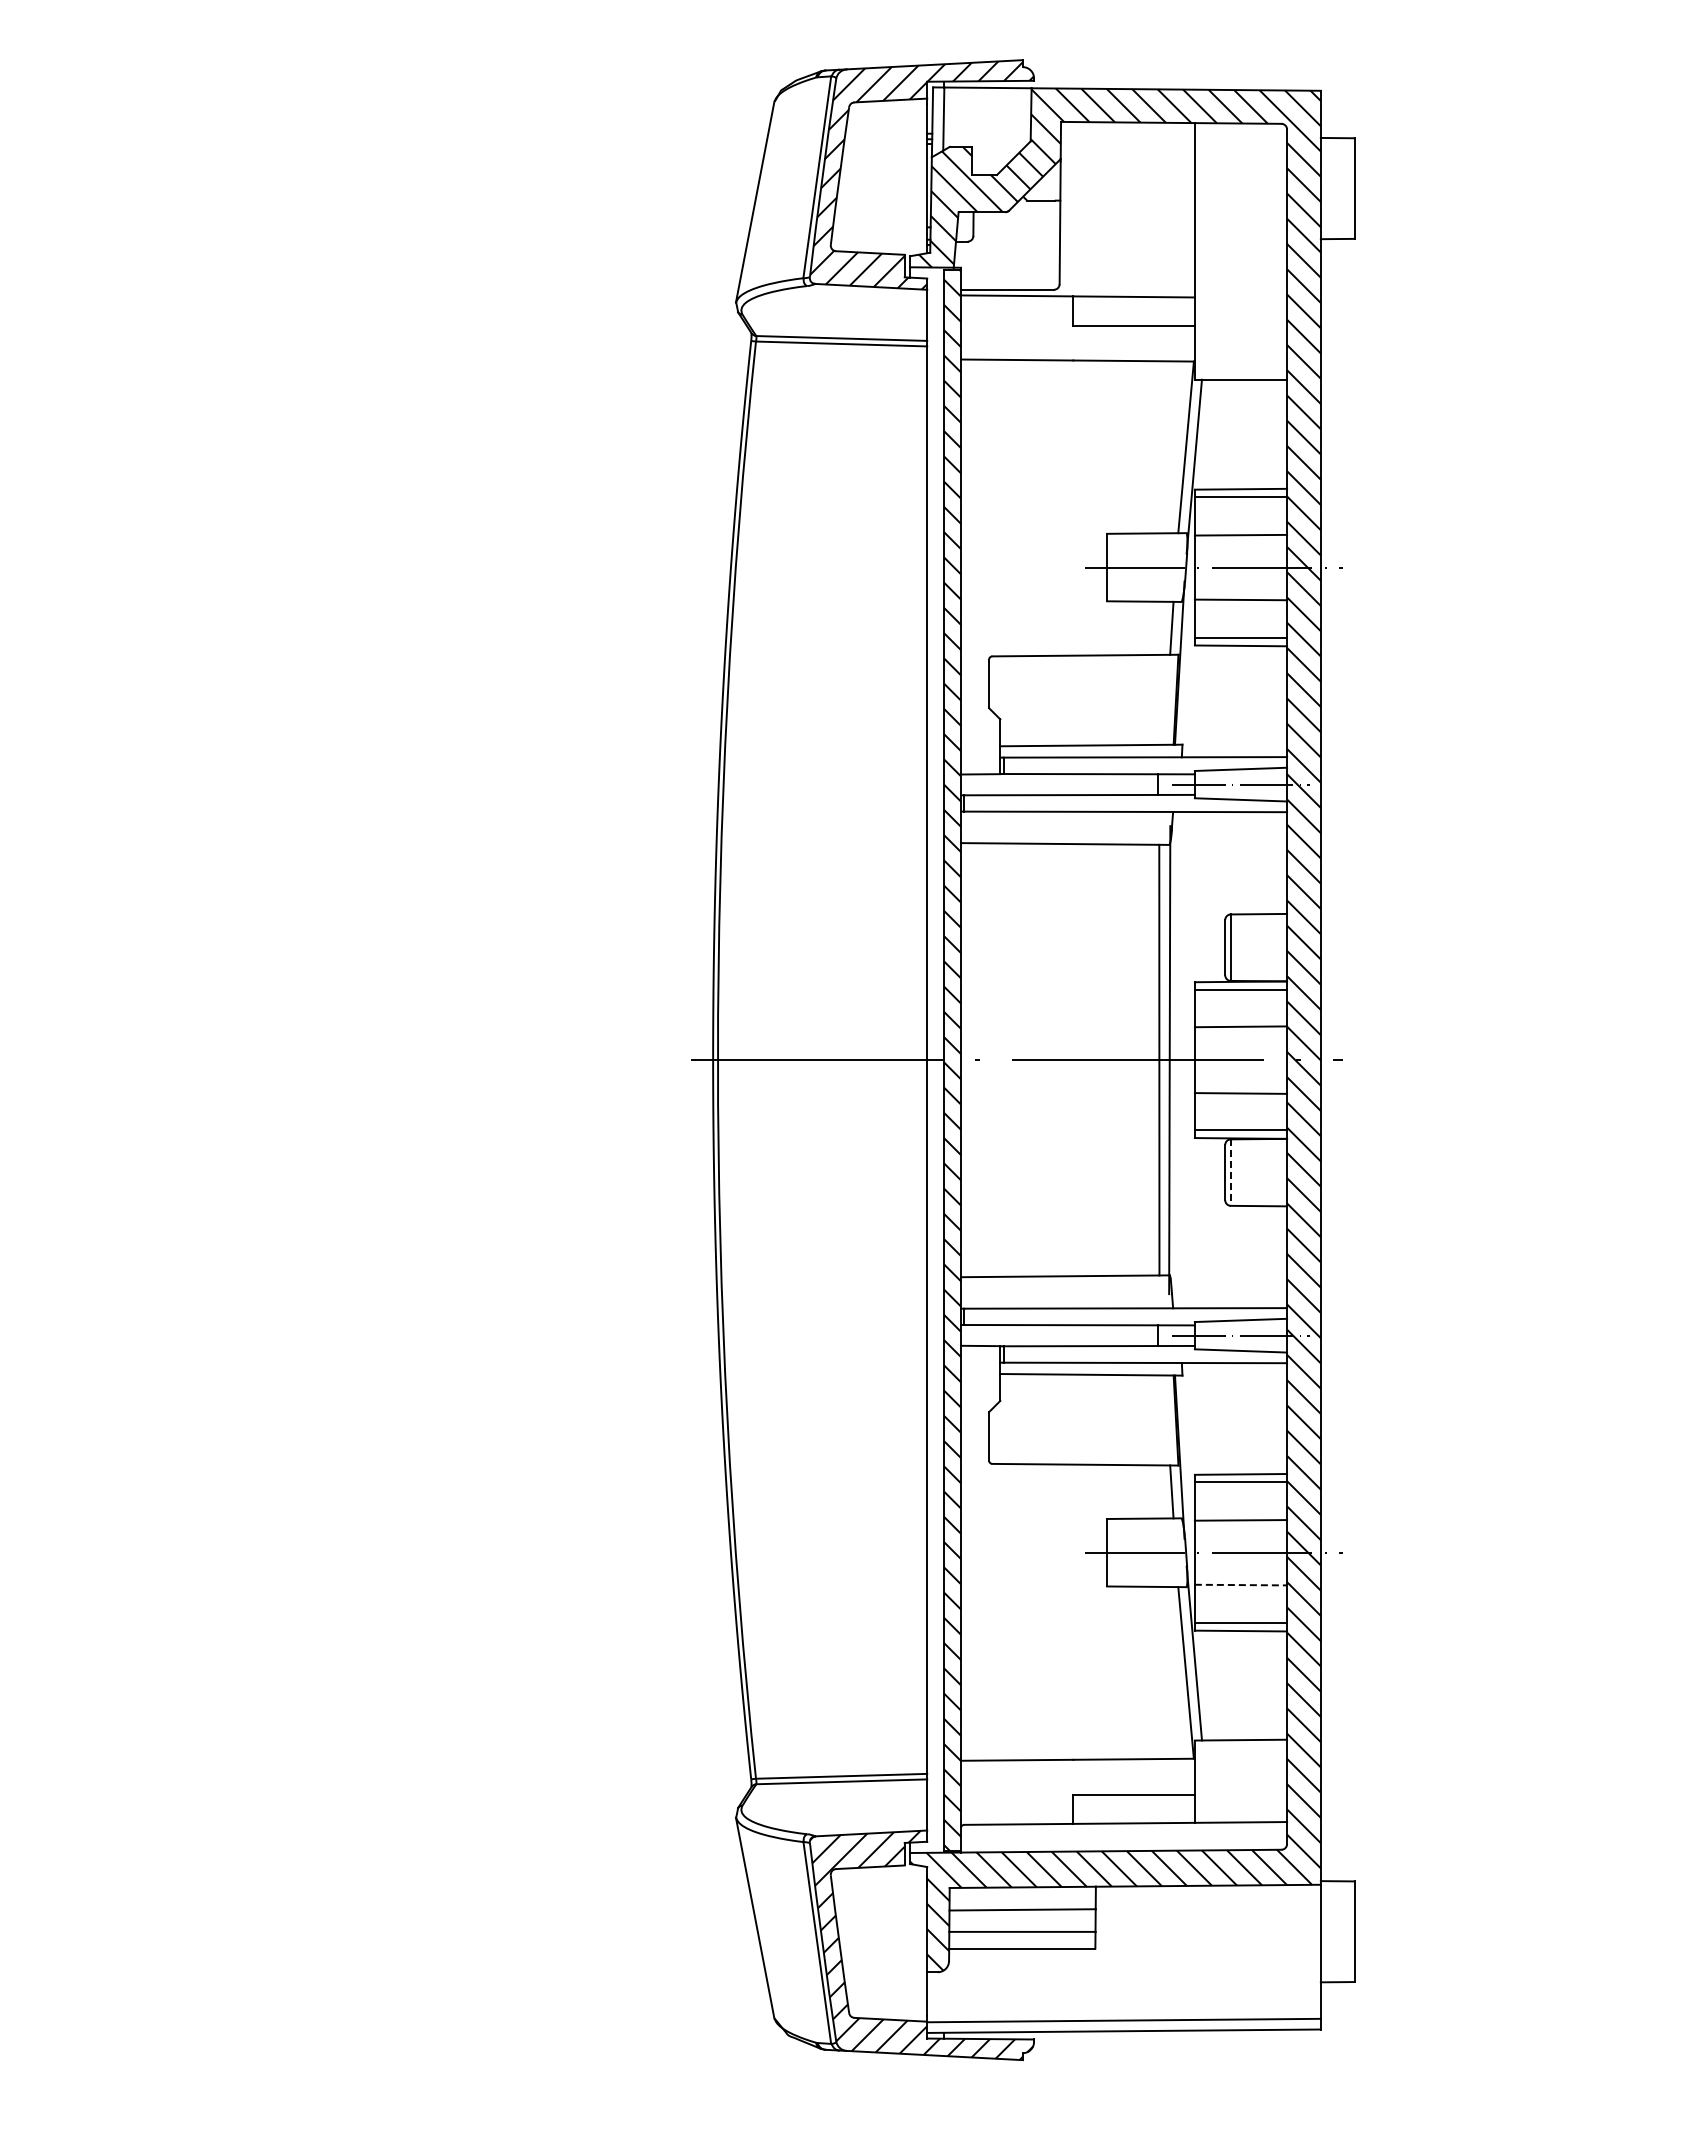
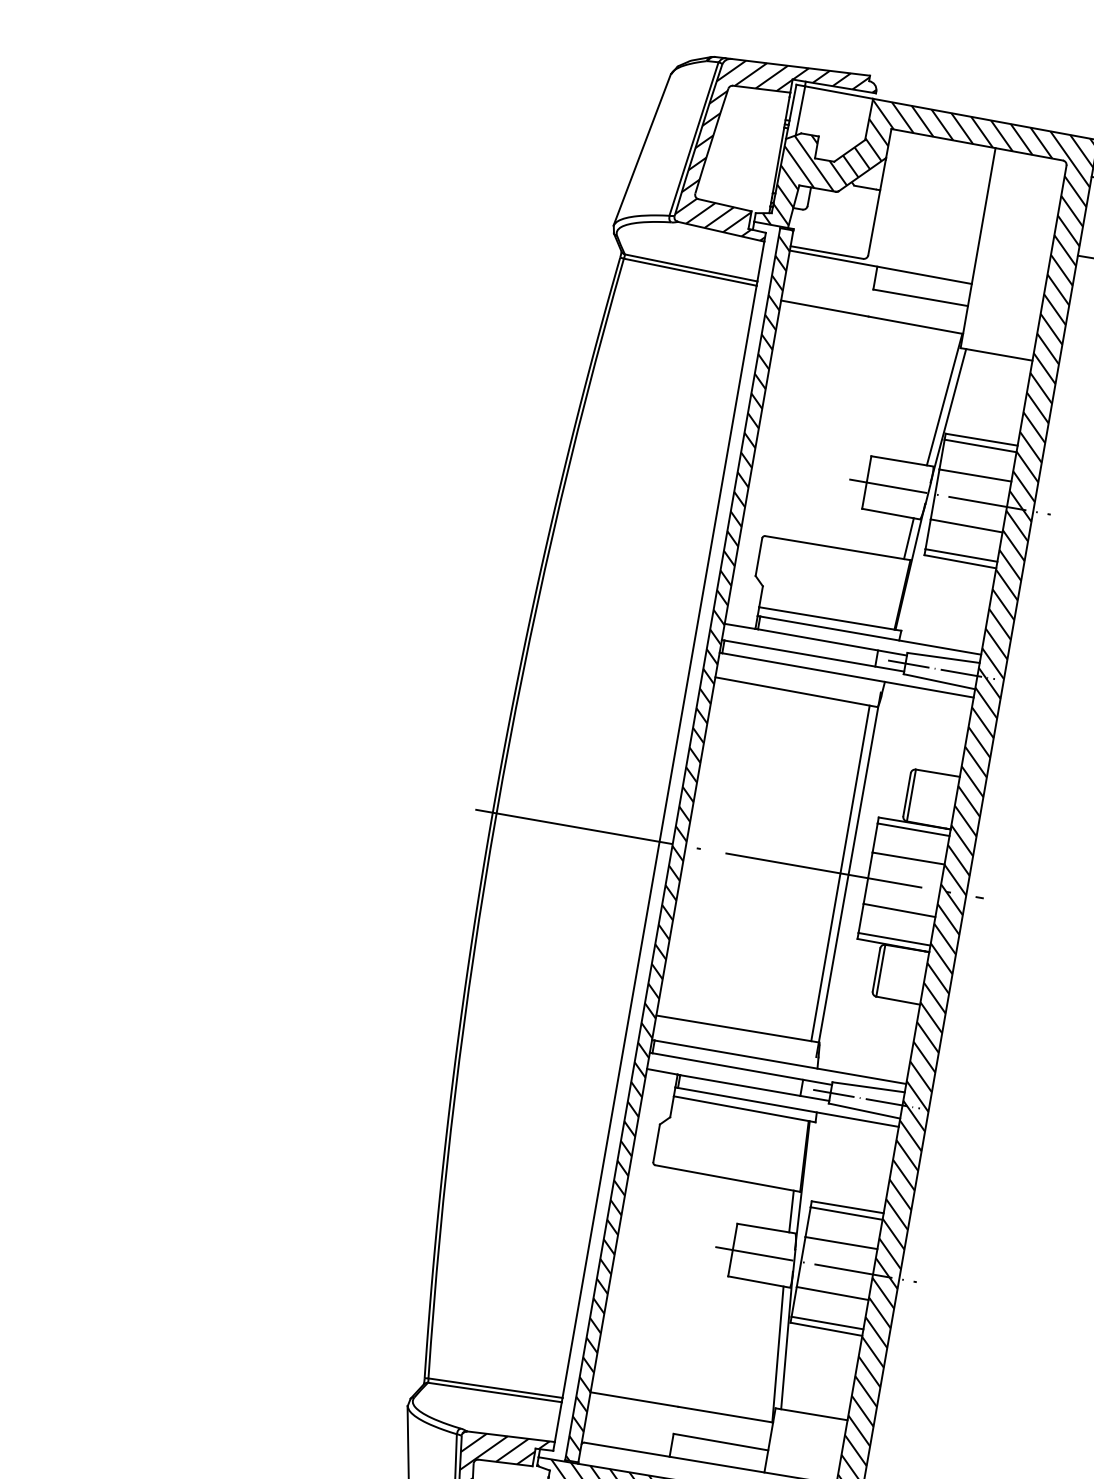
line: (1230, 1173) -> (880, 971), dashed -> solid
line: (1241, 1585) -> (833, 1293), dashed -> solid

